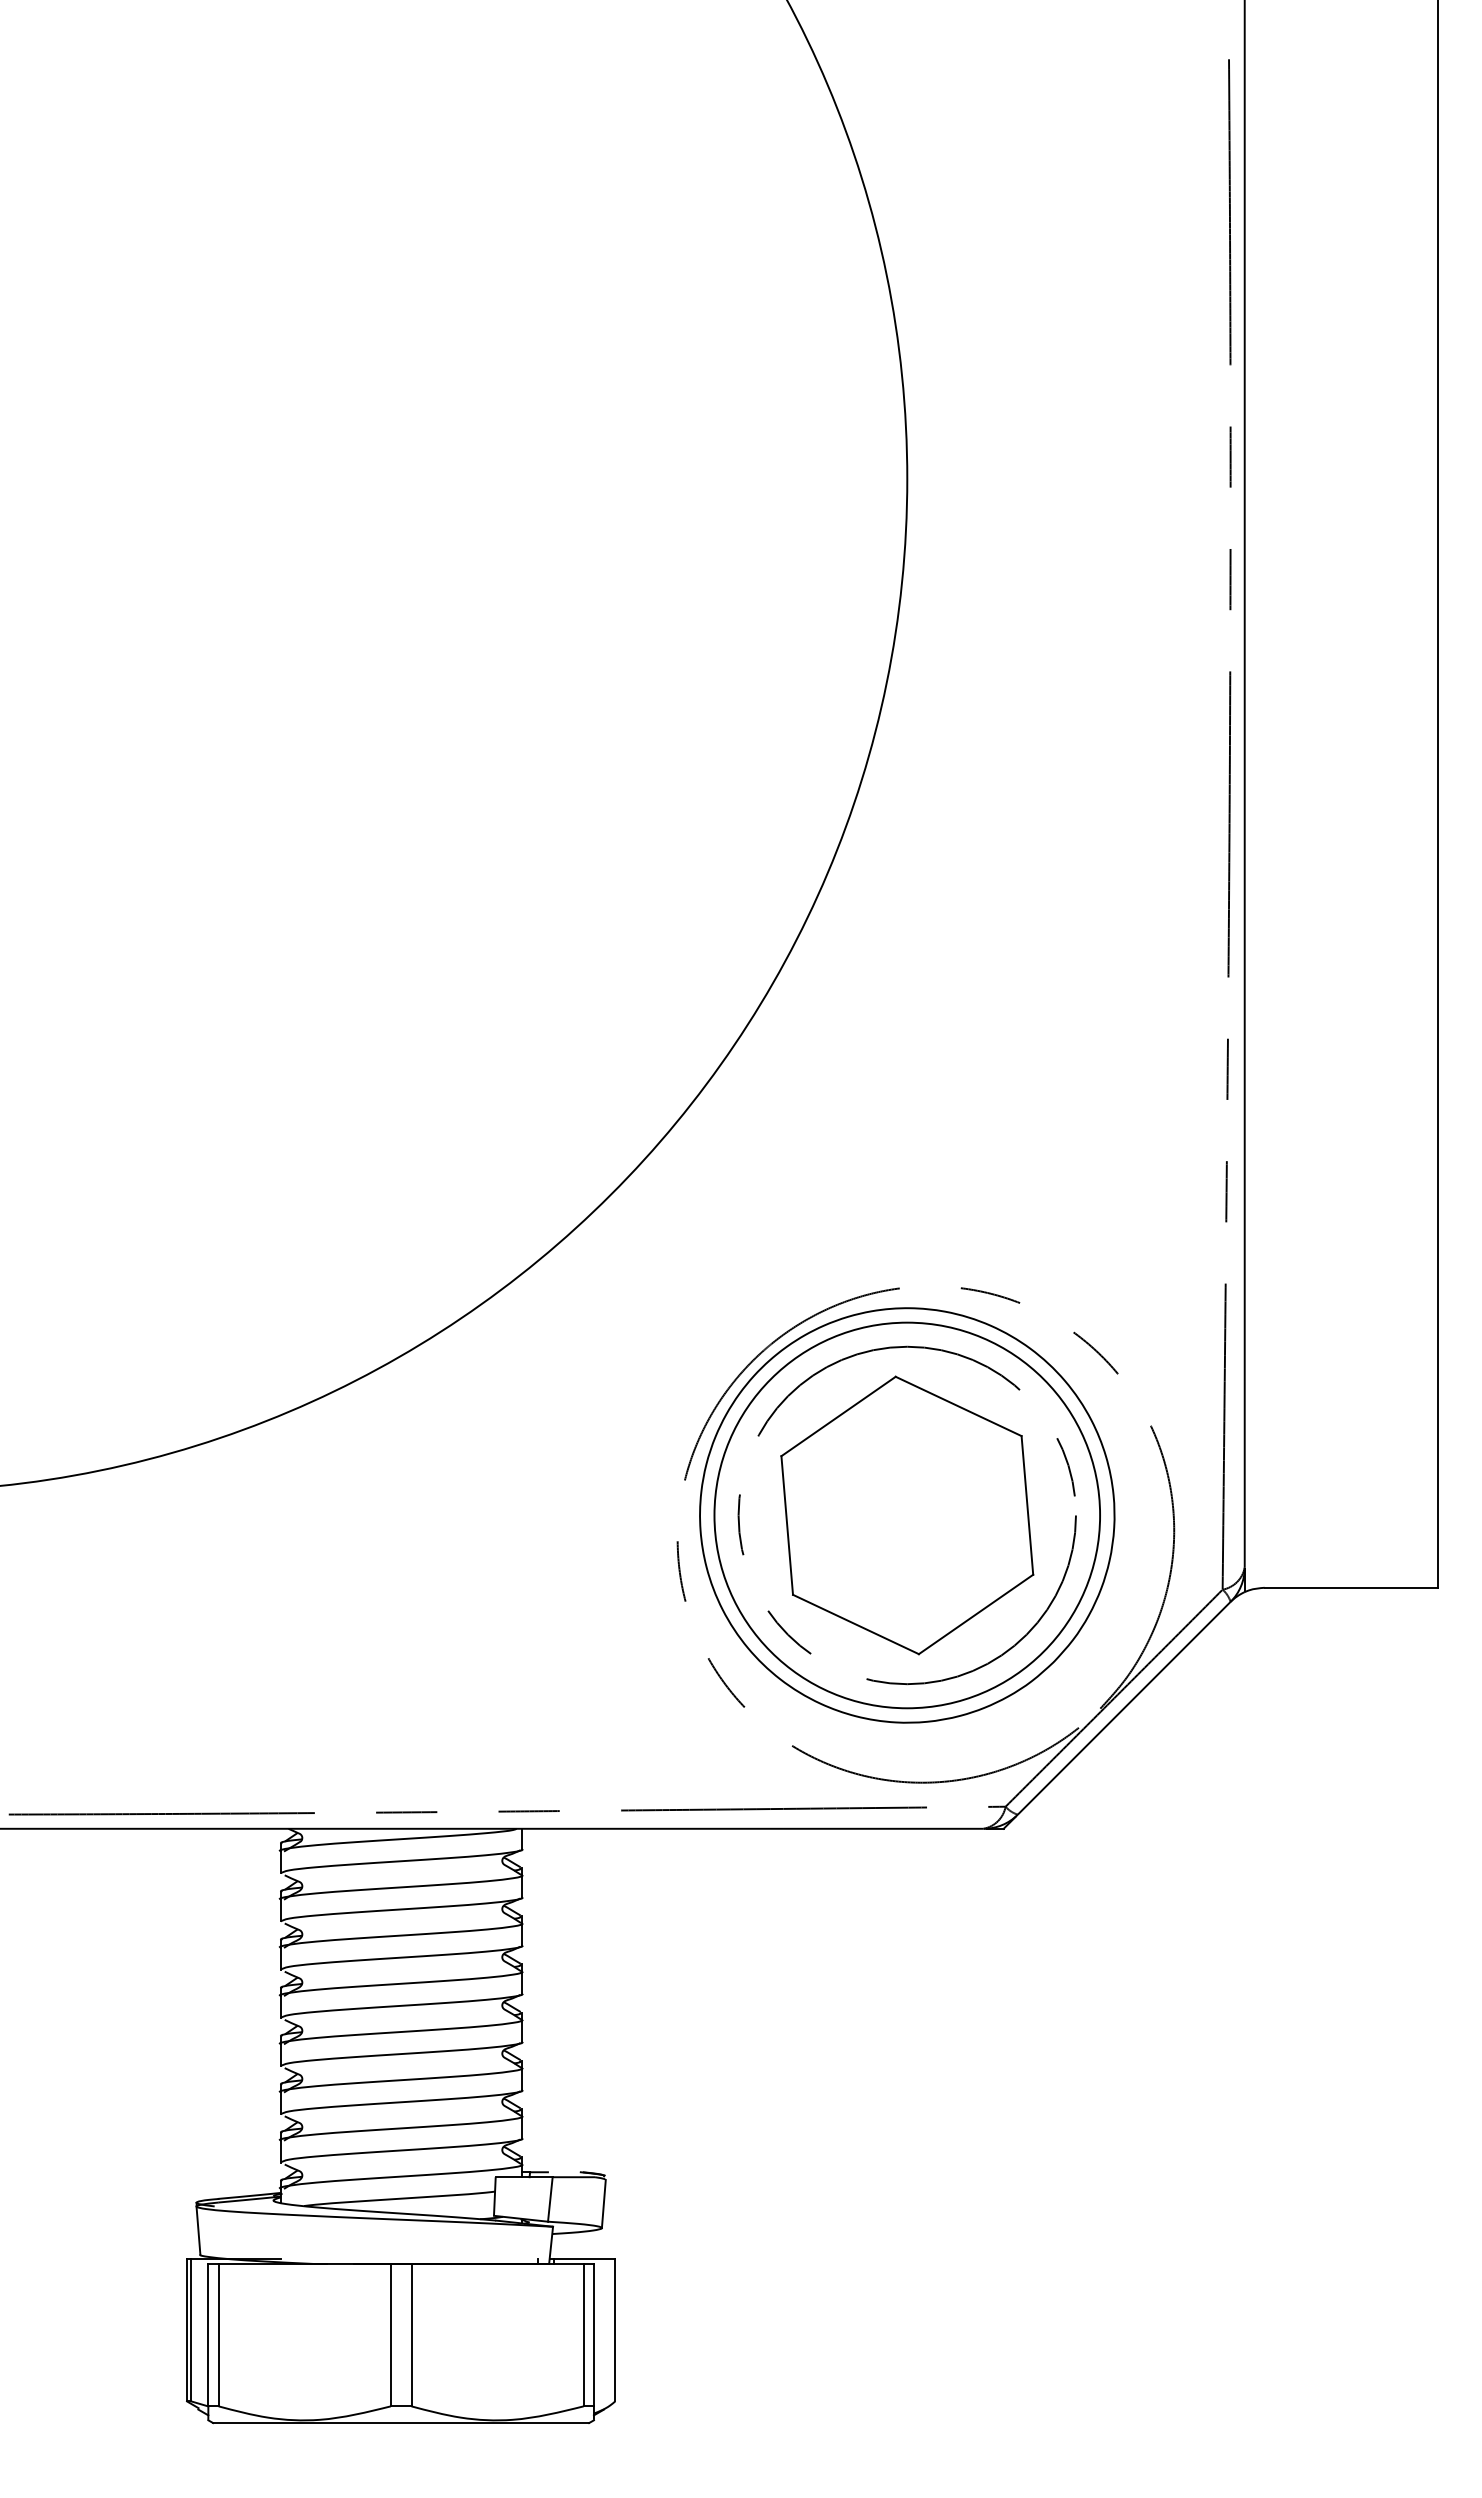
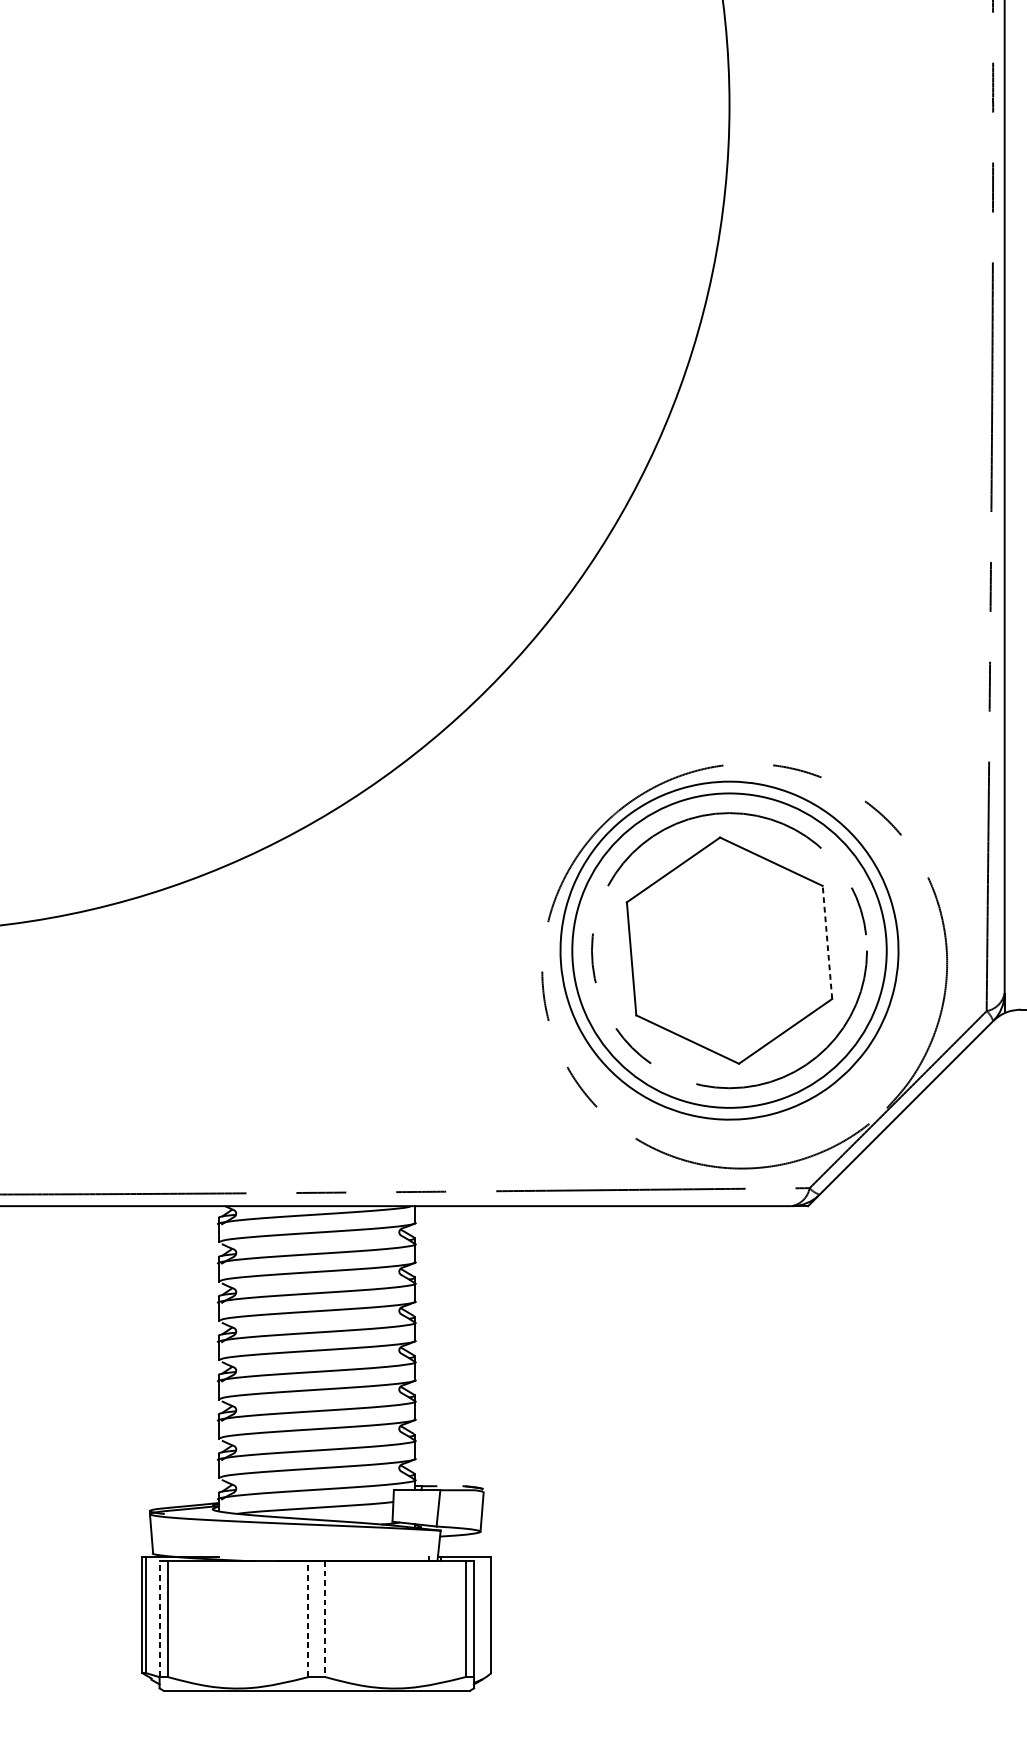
line: (1027, 1505) -> (827, 942), solid -> dashed
line: (208, 2334) -> (159, 1618), solid -> dashed
line: (390, 2334) -> (308, 1618), solid -> dashed
line: (411, 2335) -> (325, 1619), solid -> dashed

